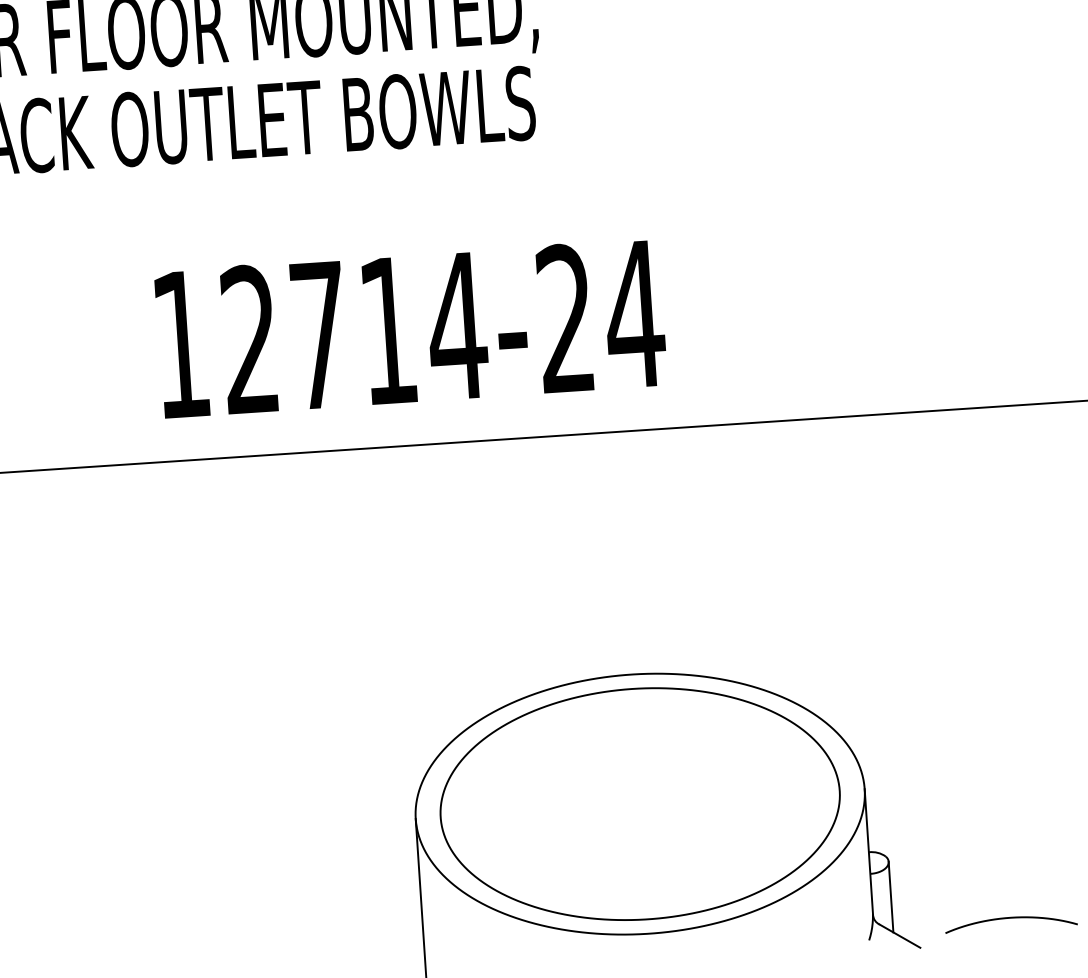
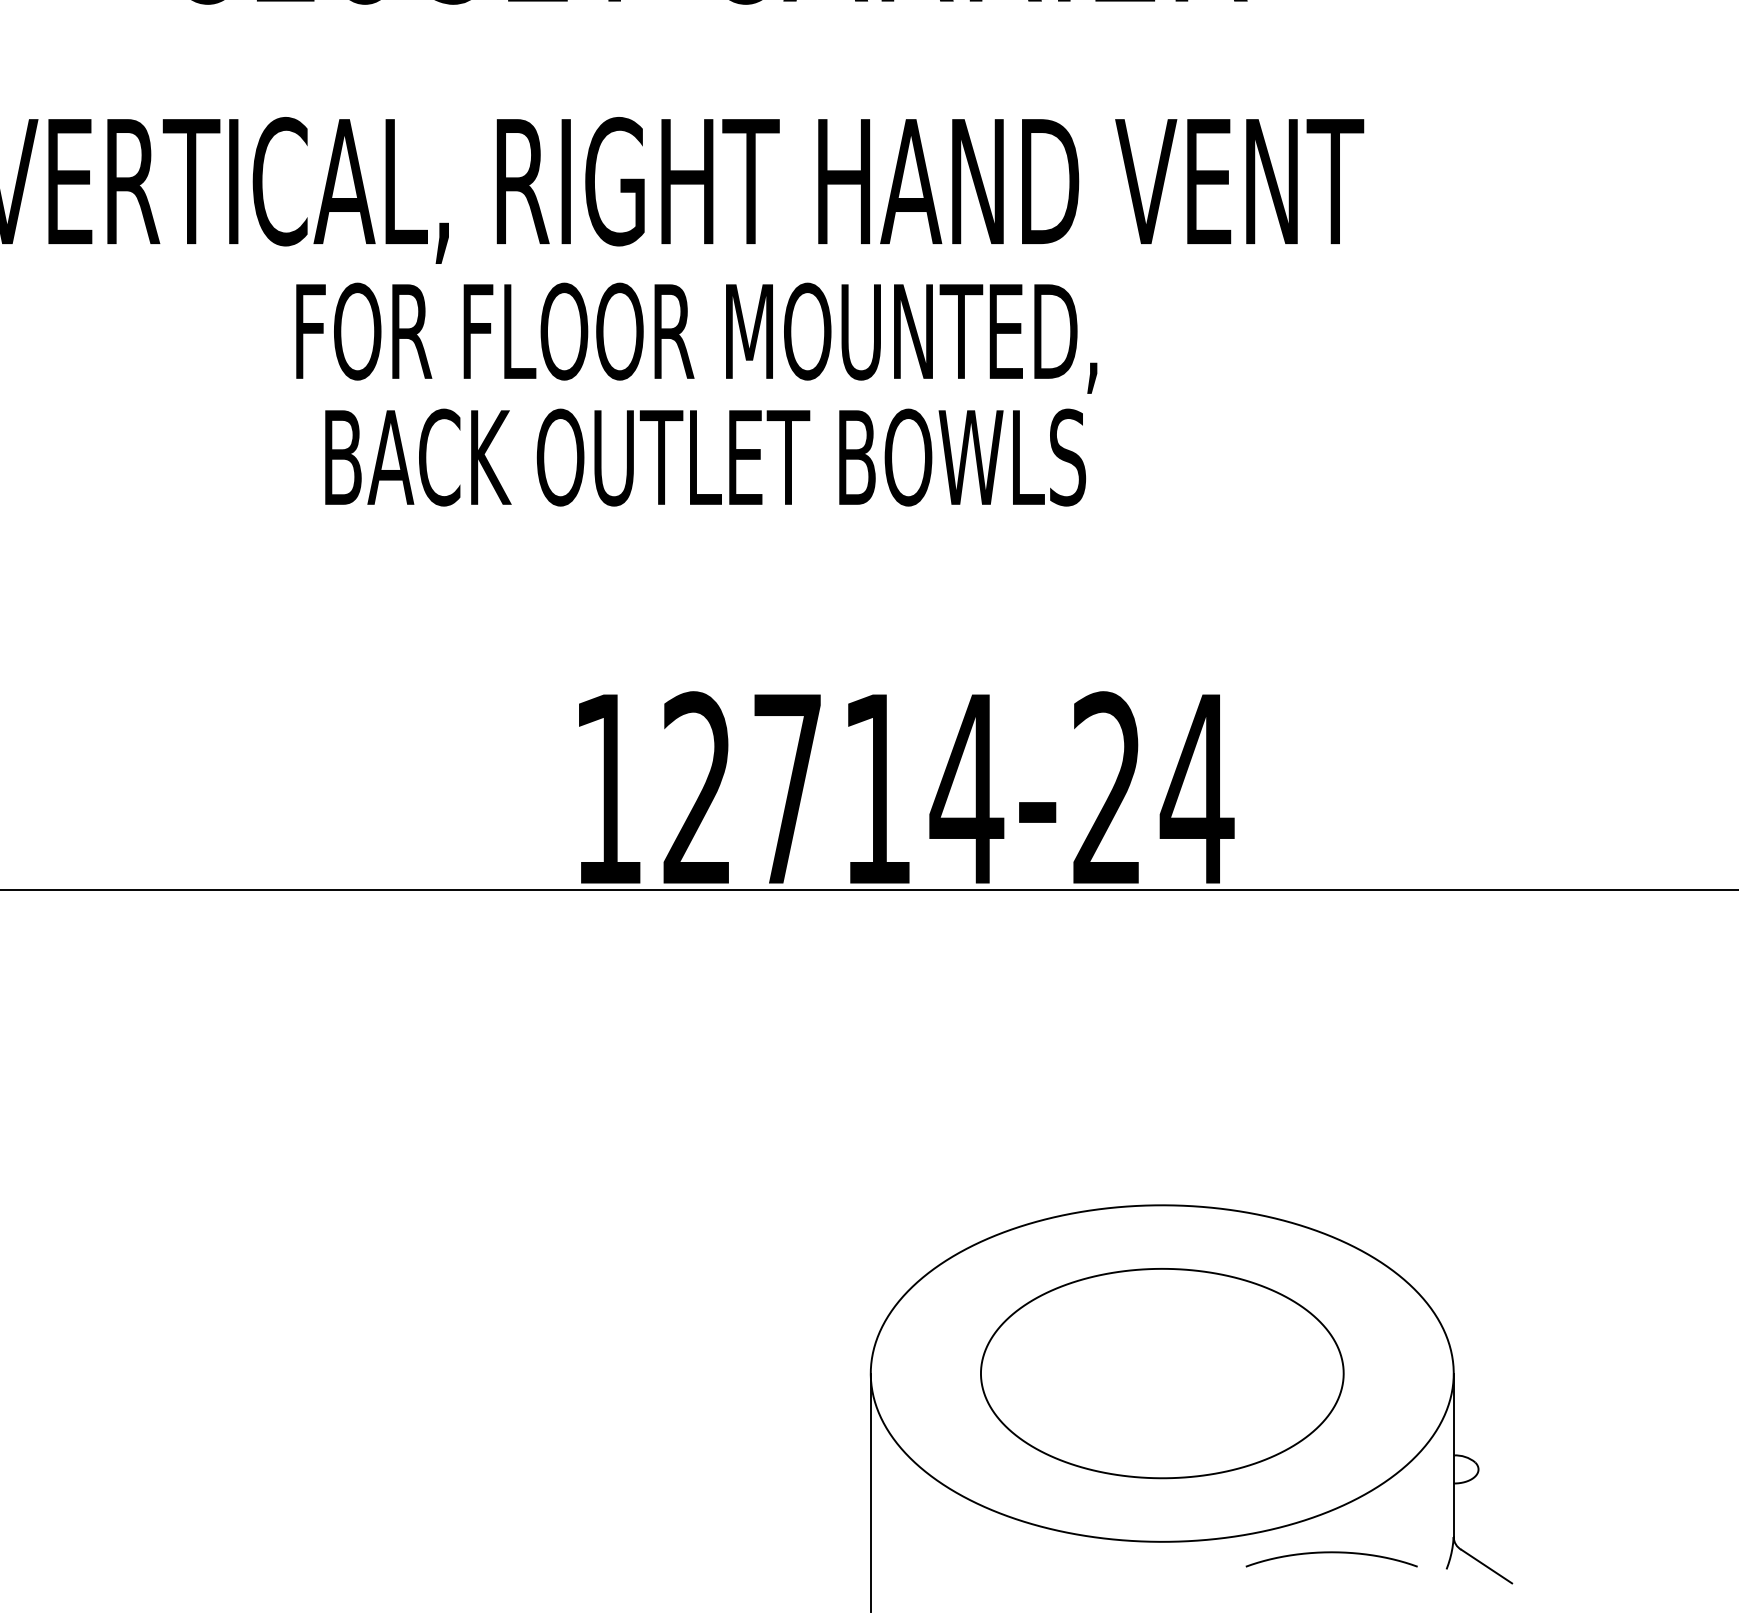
text: (410, 328) -> (906, 787), moved
part: (640, 804) -> (1162, 1373), size x0.7
line: (891, 897) -> (1478, 1515), removed
curve: (1010, 918) -> (1331, 1553), moved

